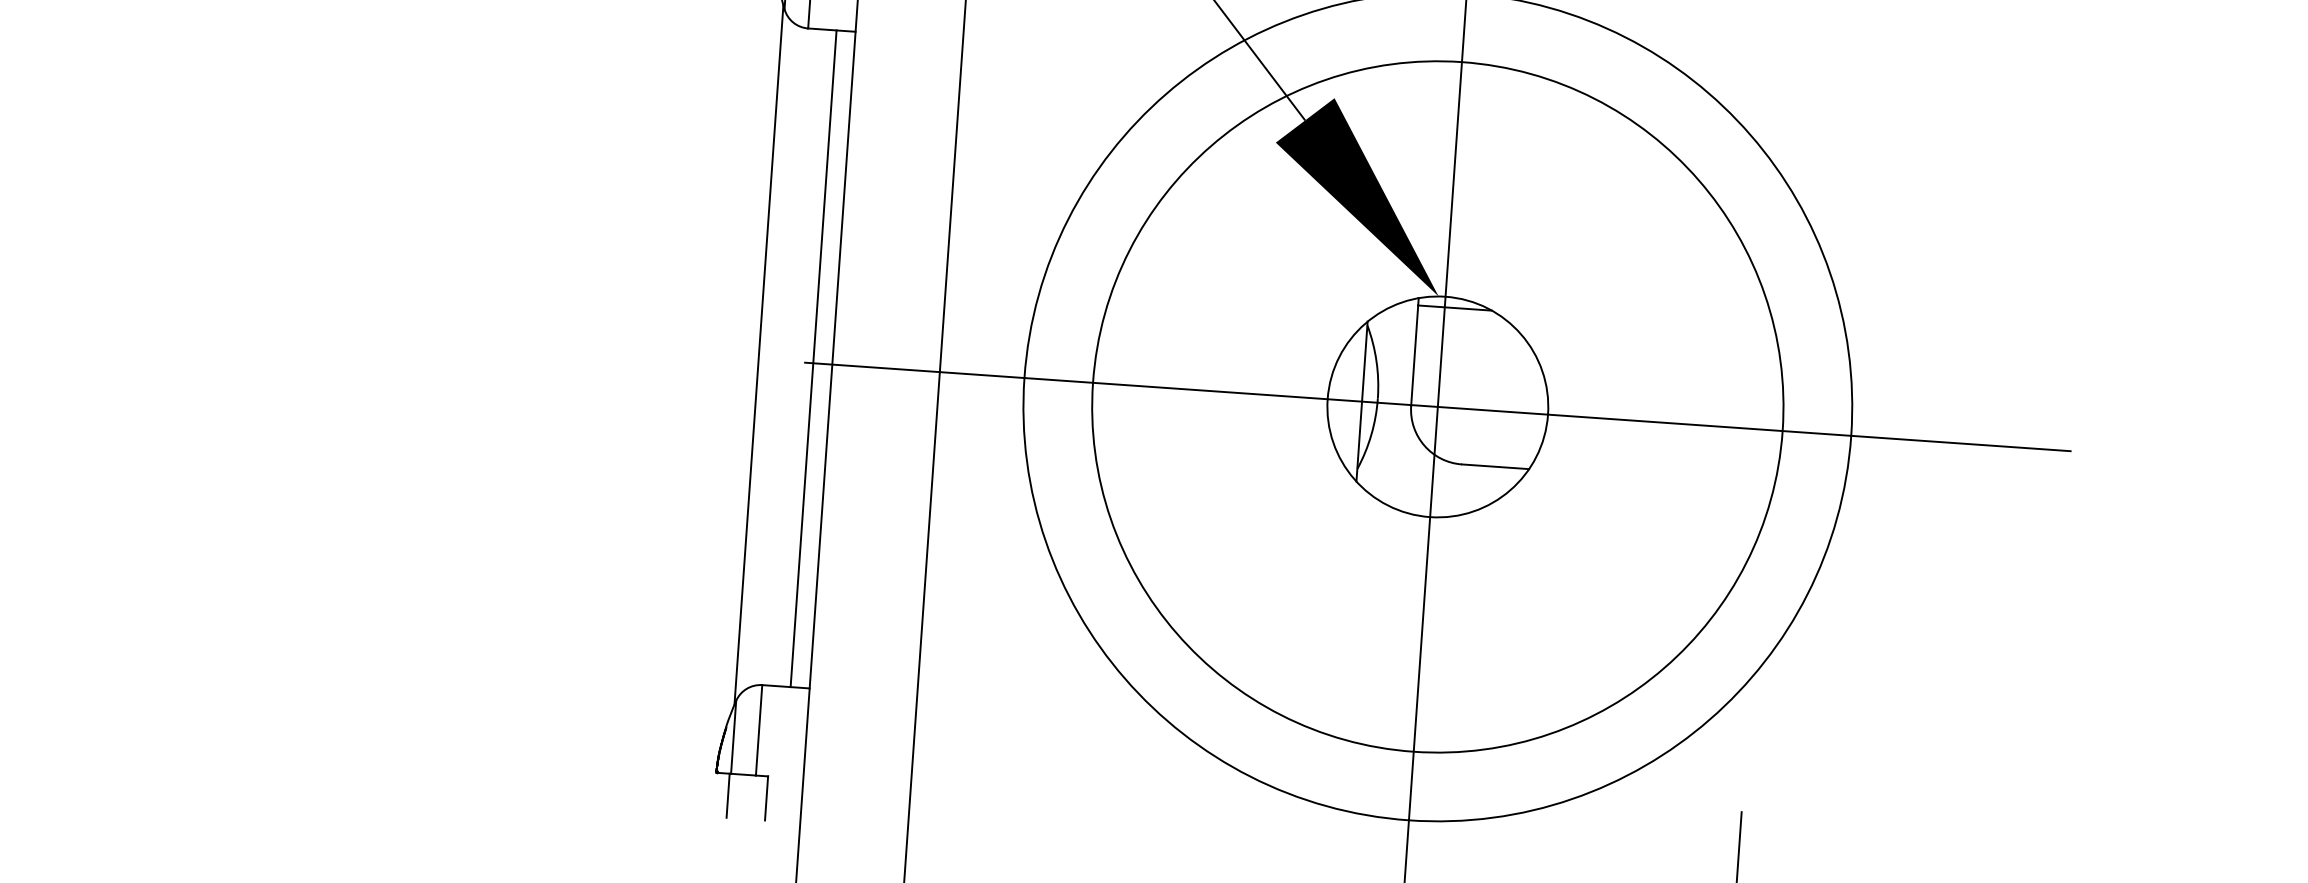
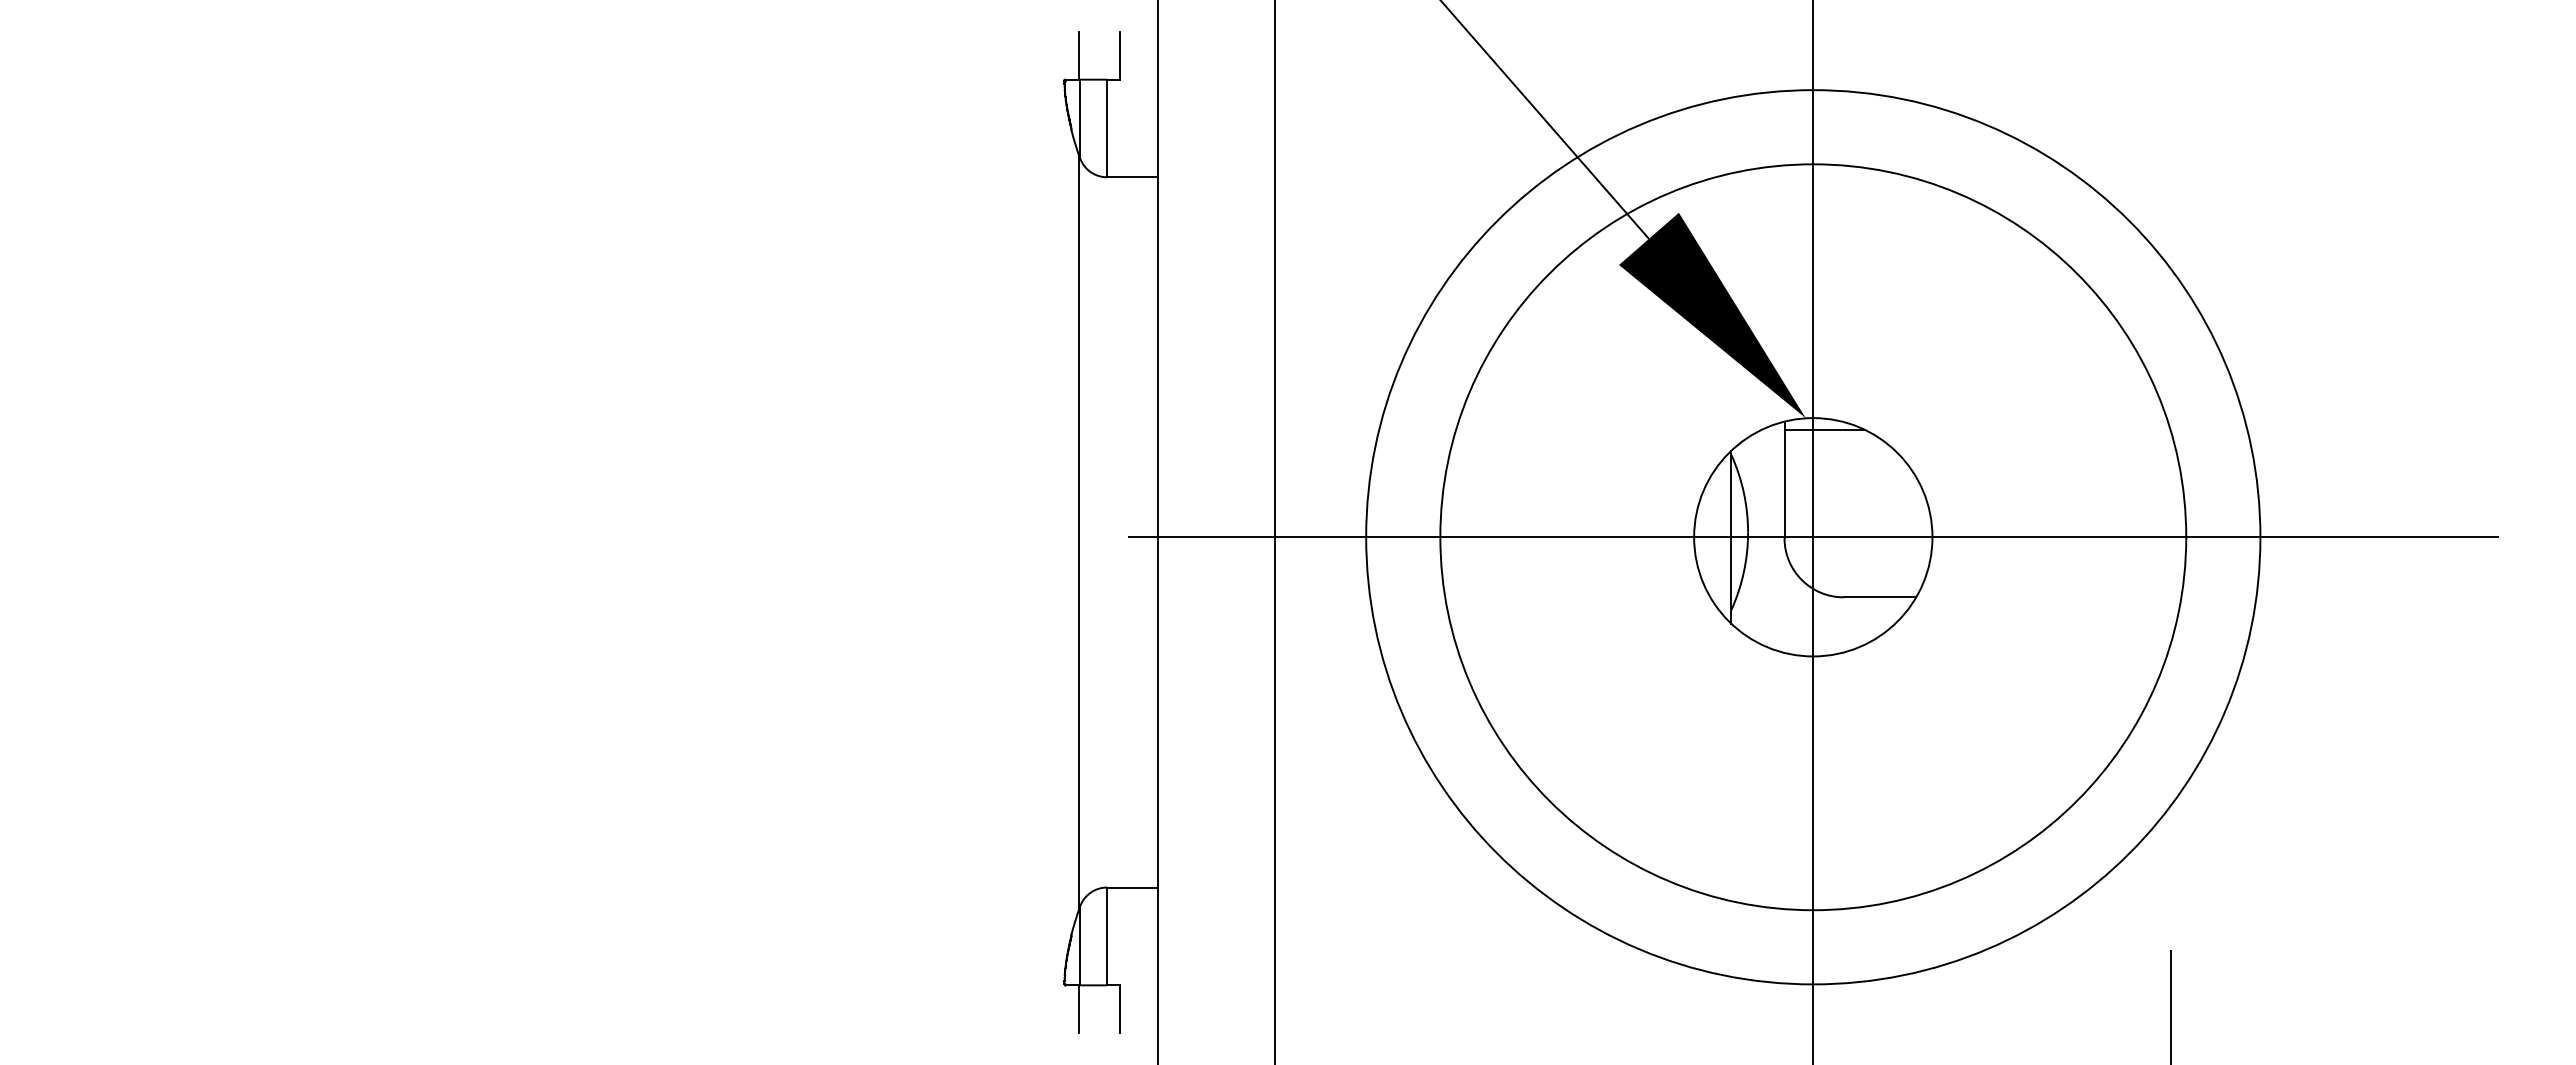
line: (813, 358) -> (1137, 532), removed

